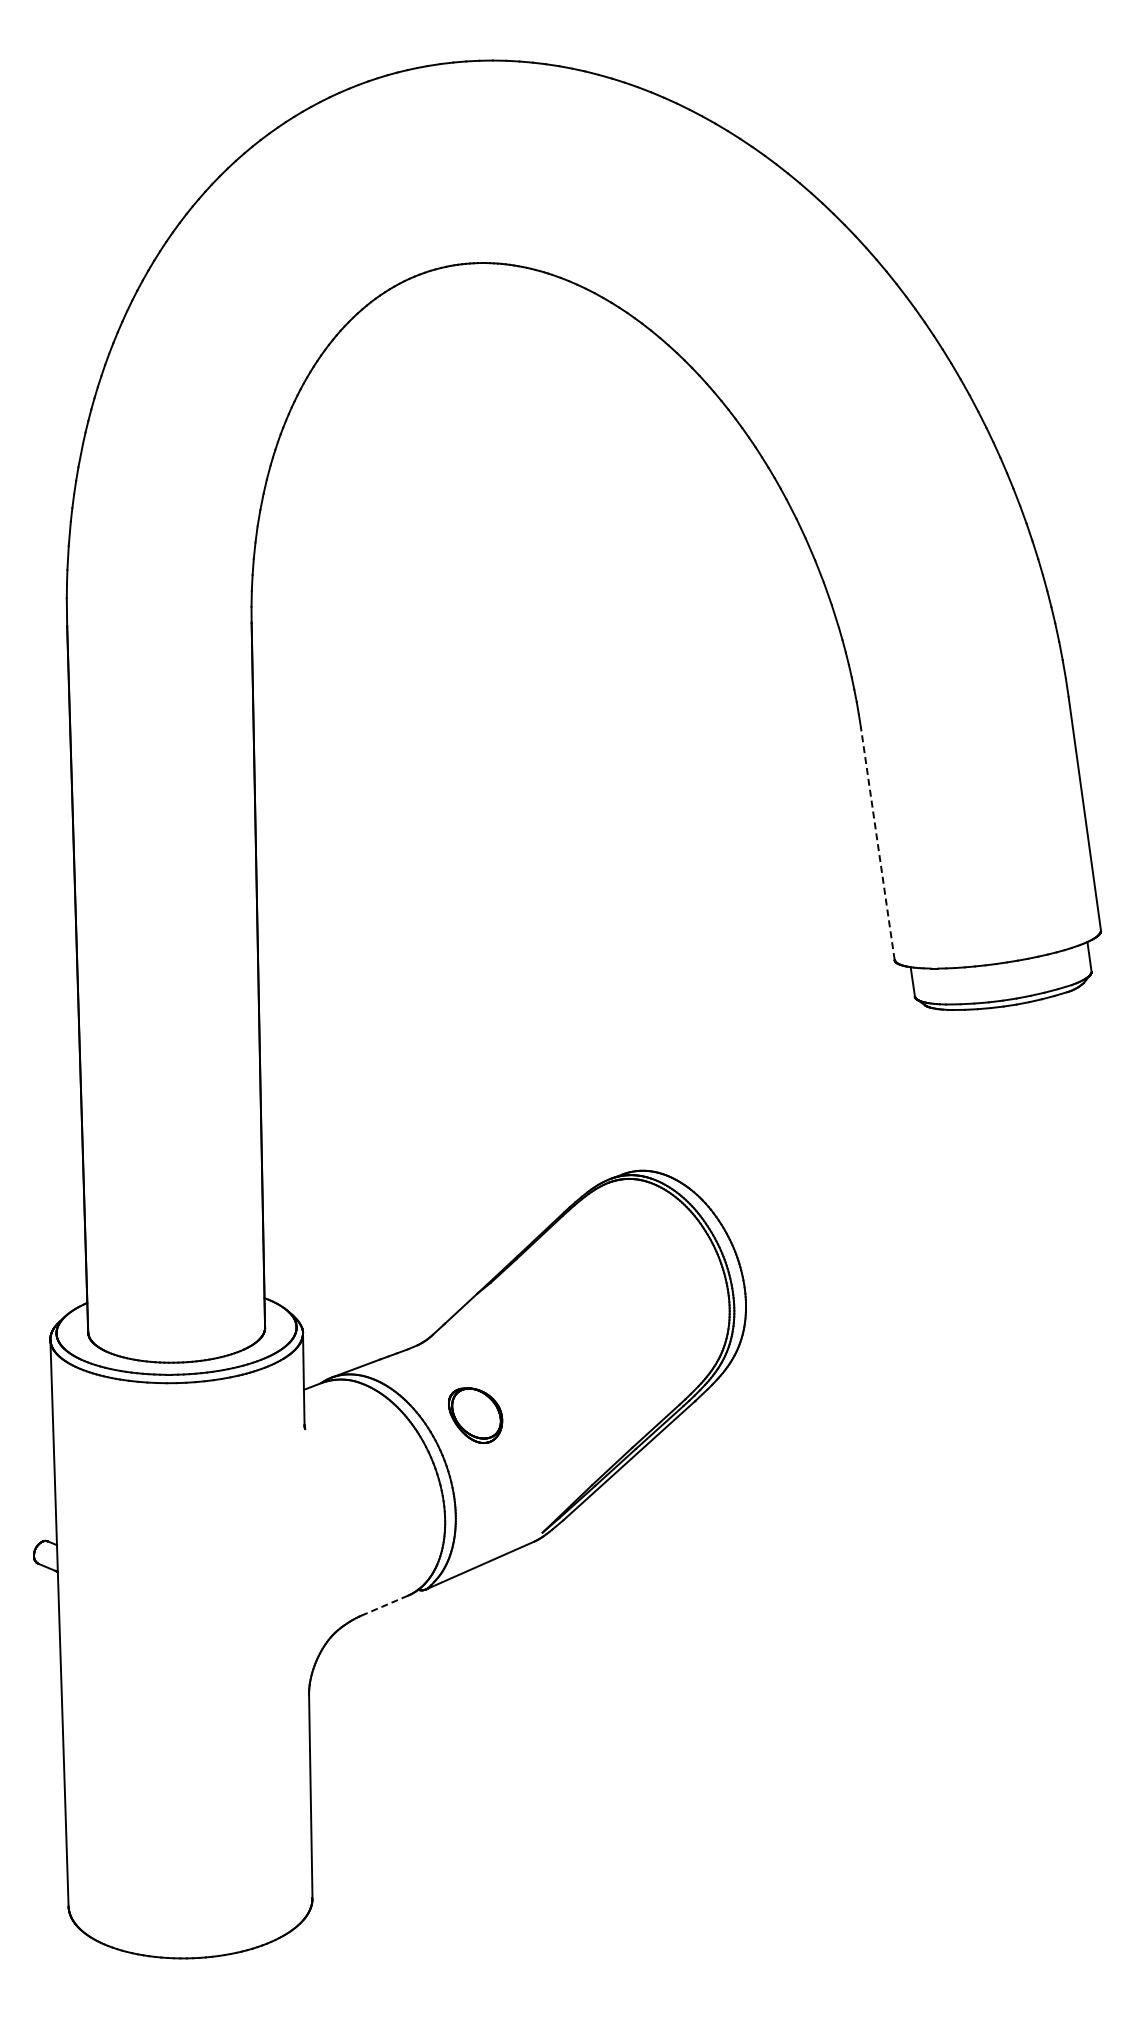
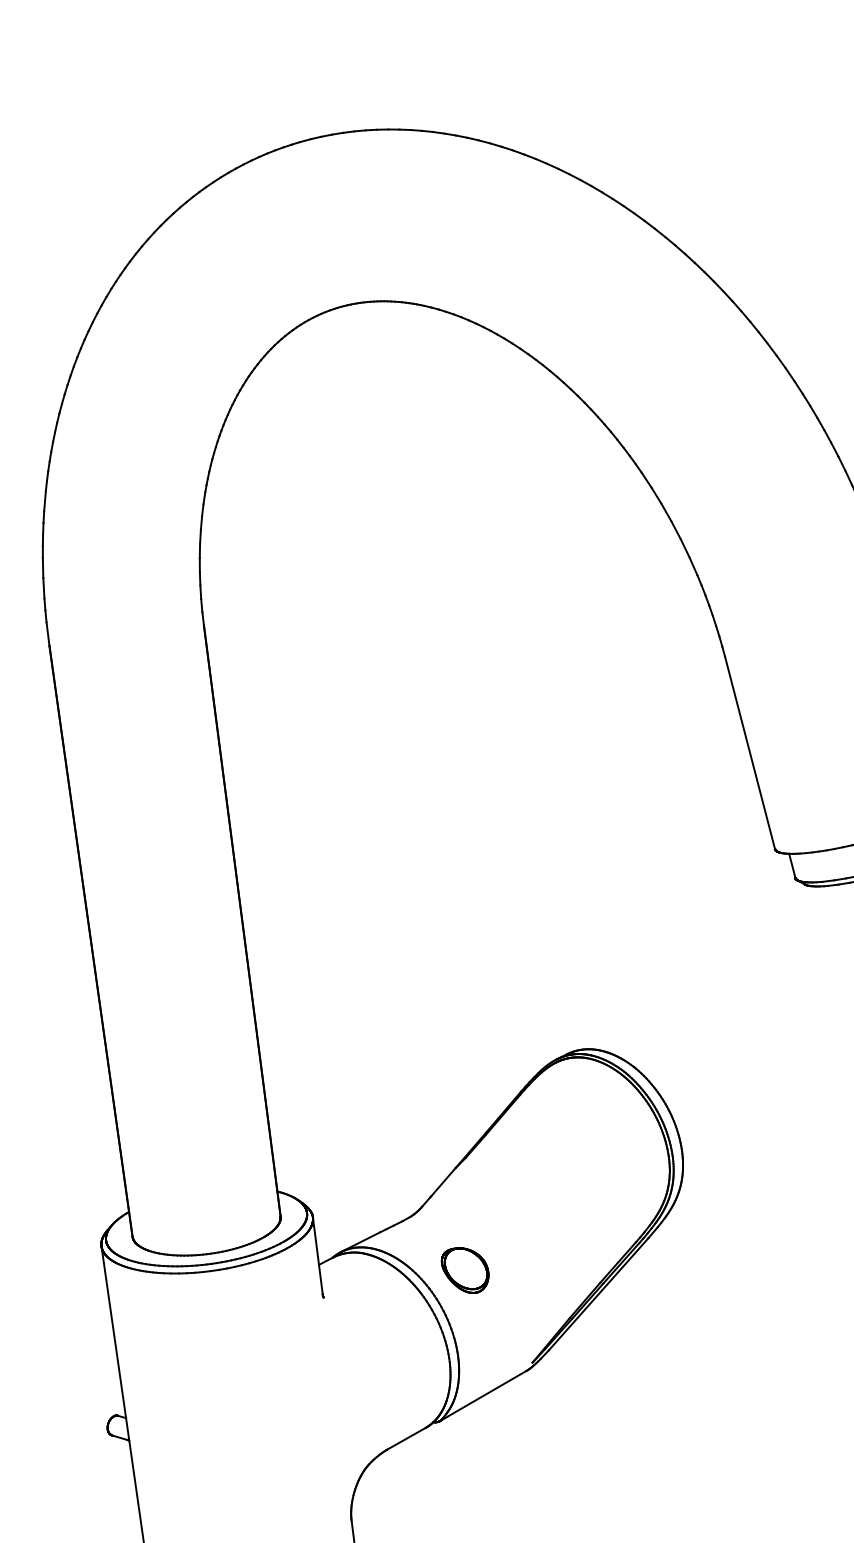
line: (877, 843) -> (749, 753), dashed -> solid
line: (384, 1605) -> (406, 1438), dashed -> solid

